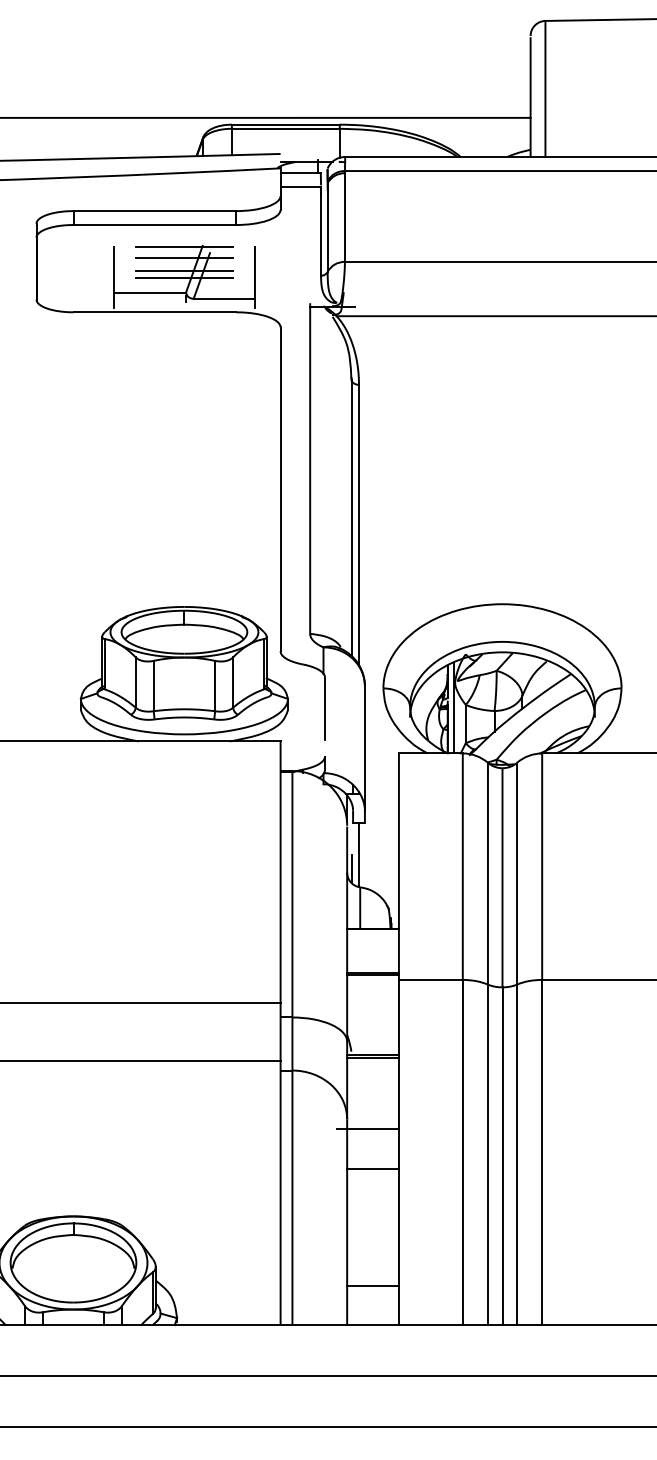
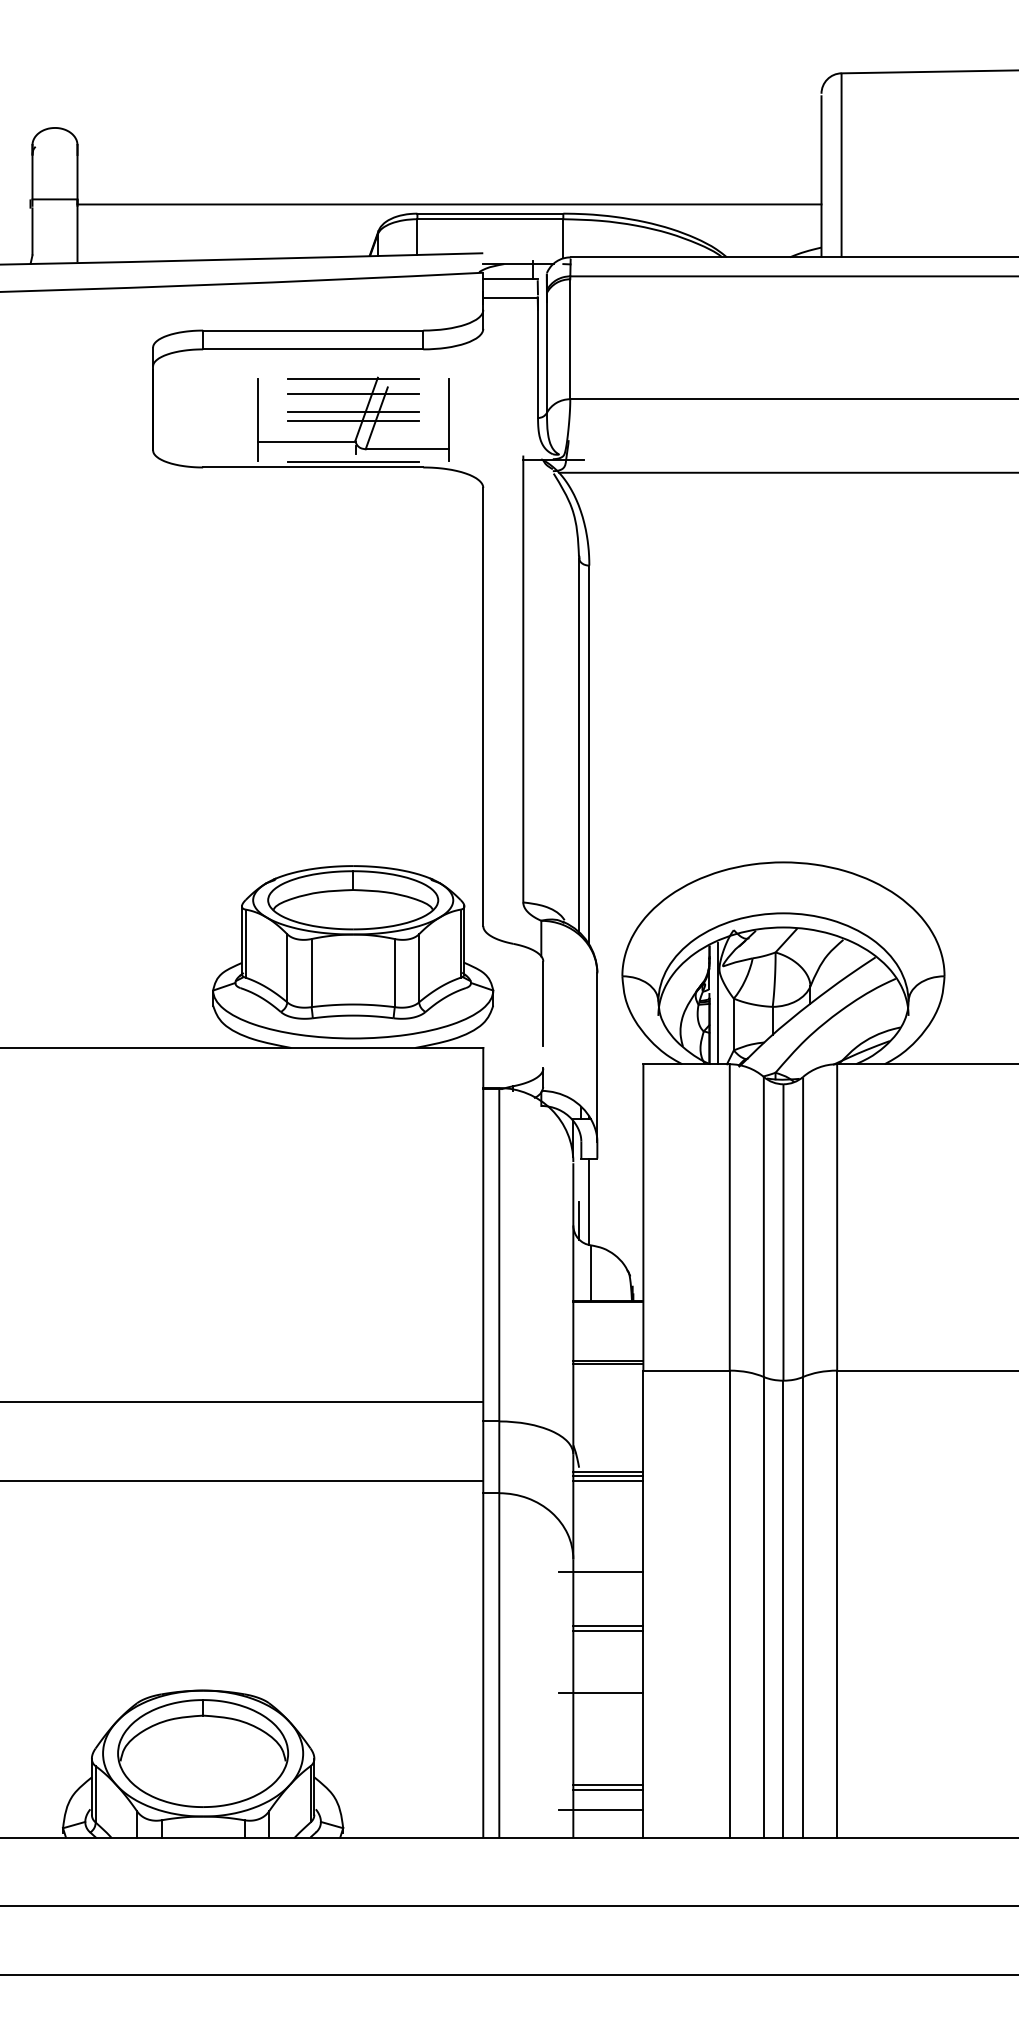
line: (183, 307) -> (352, 461), added
line: (373, 1061) -> (608, 1480), added
line: (373, 1172) -> (608, 1631), added
line: (367, 1217) -> (601, 1692), added
line: (373, 1290) -> (608, 1790), added
line: (367, 1305) -> (601, 1810), added

